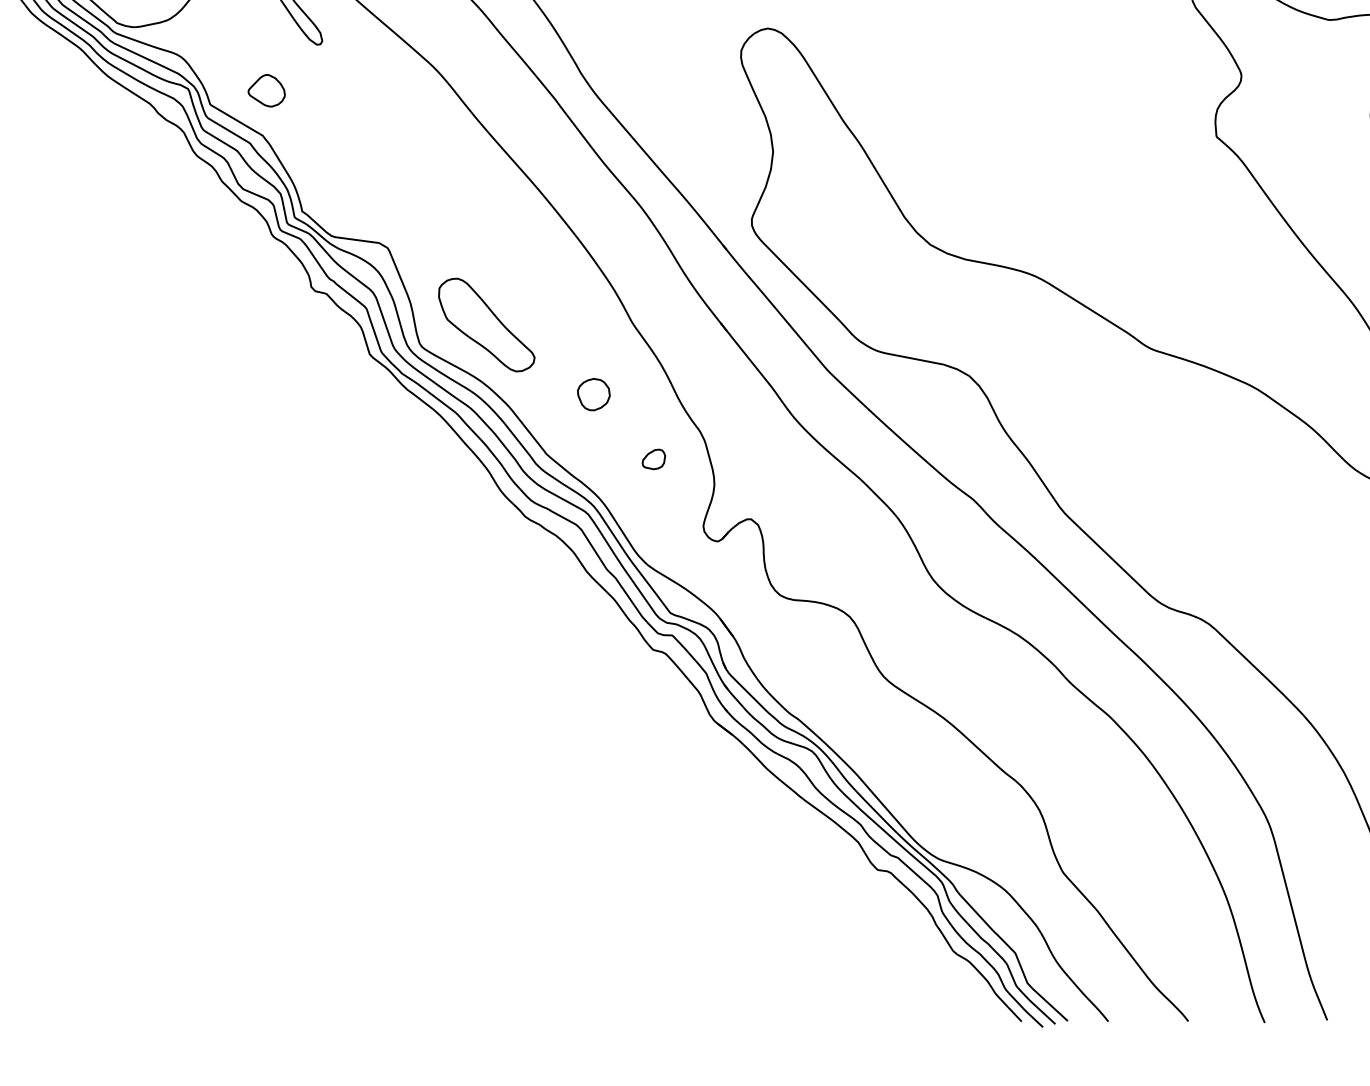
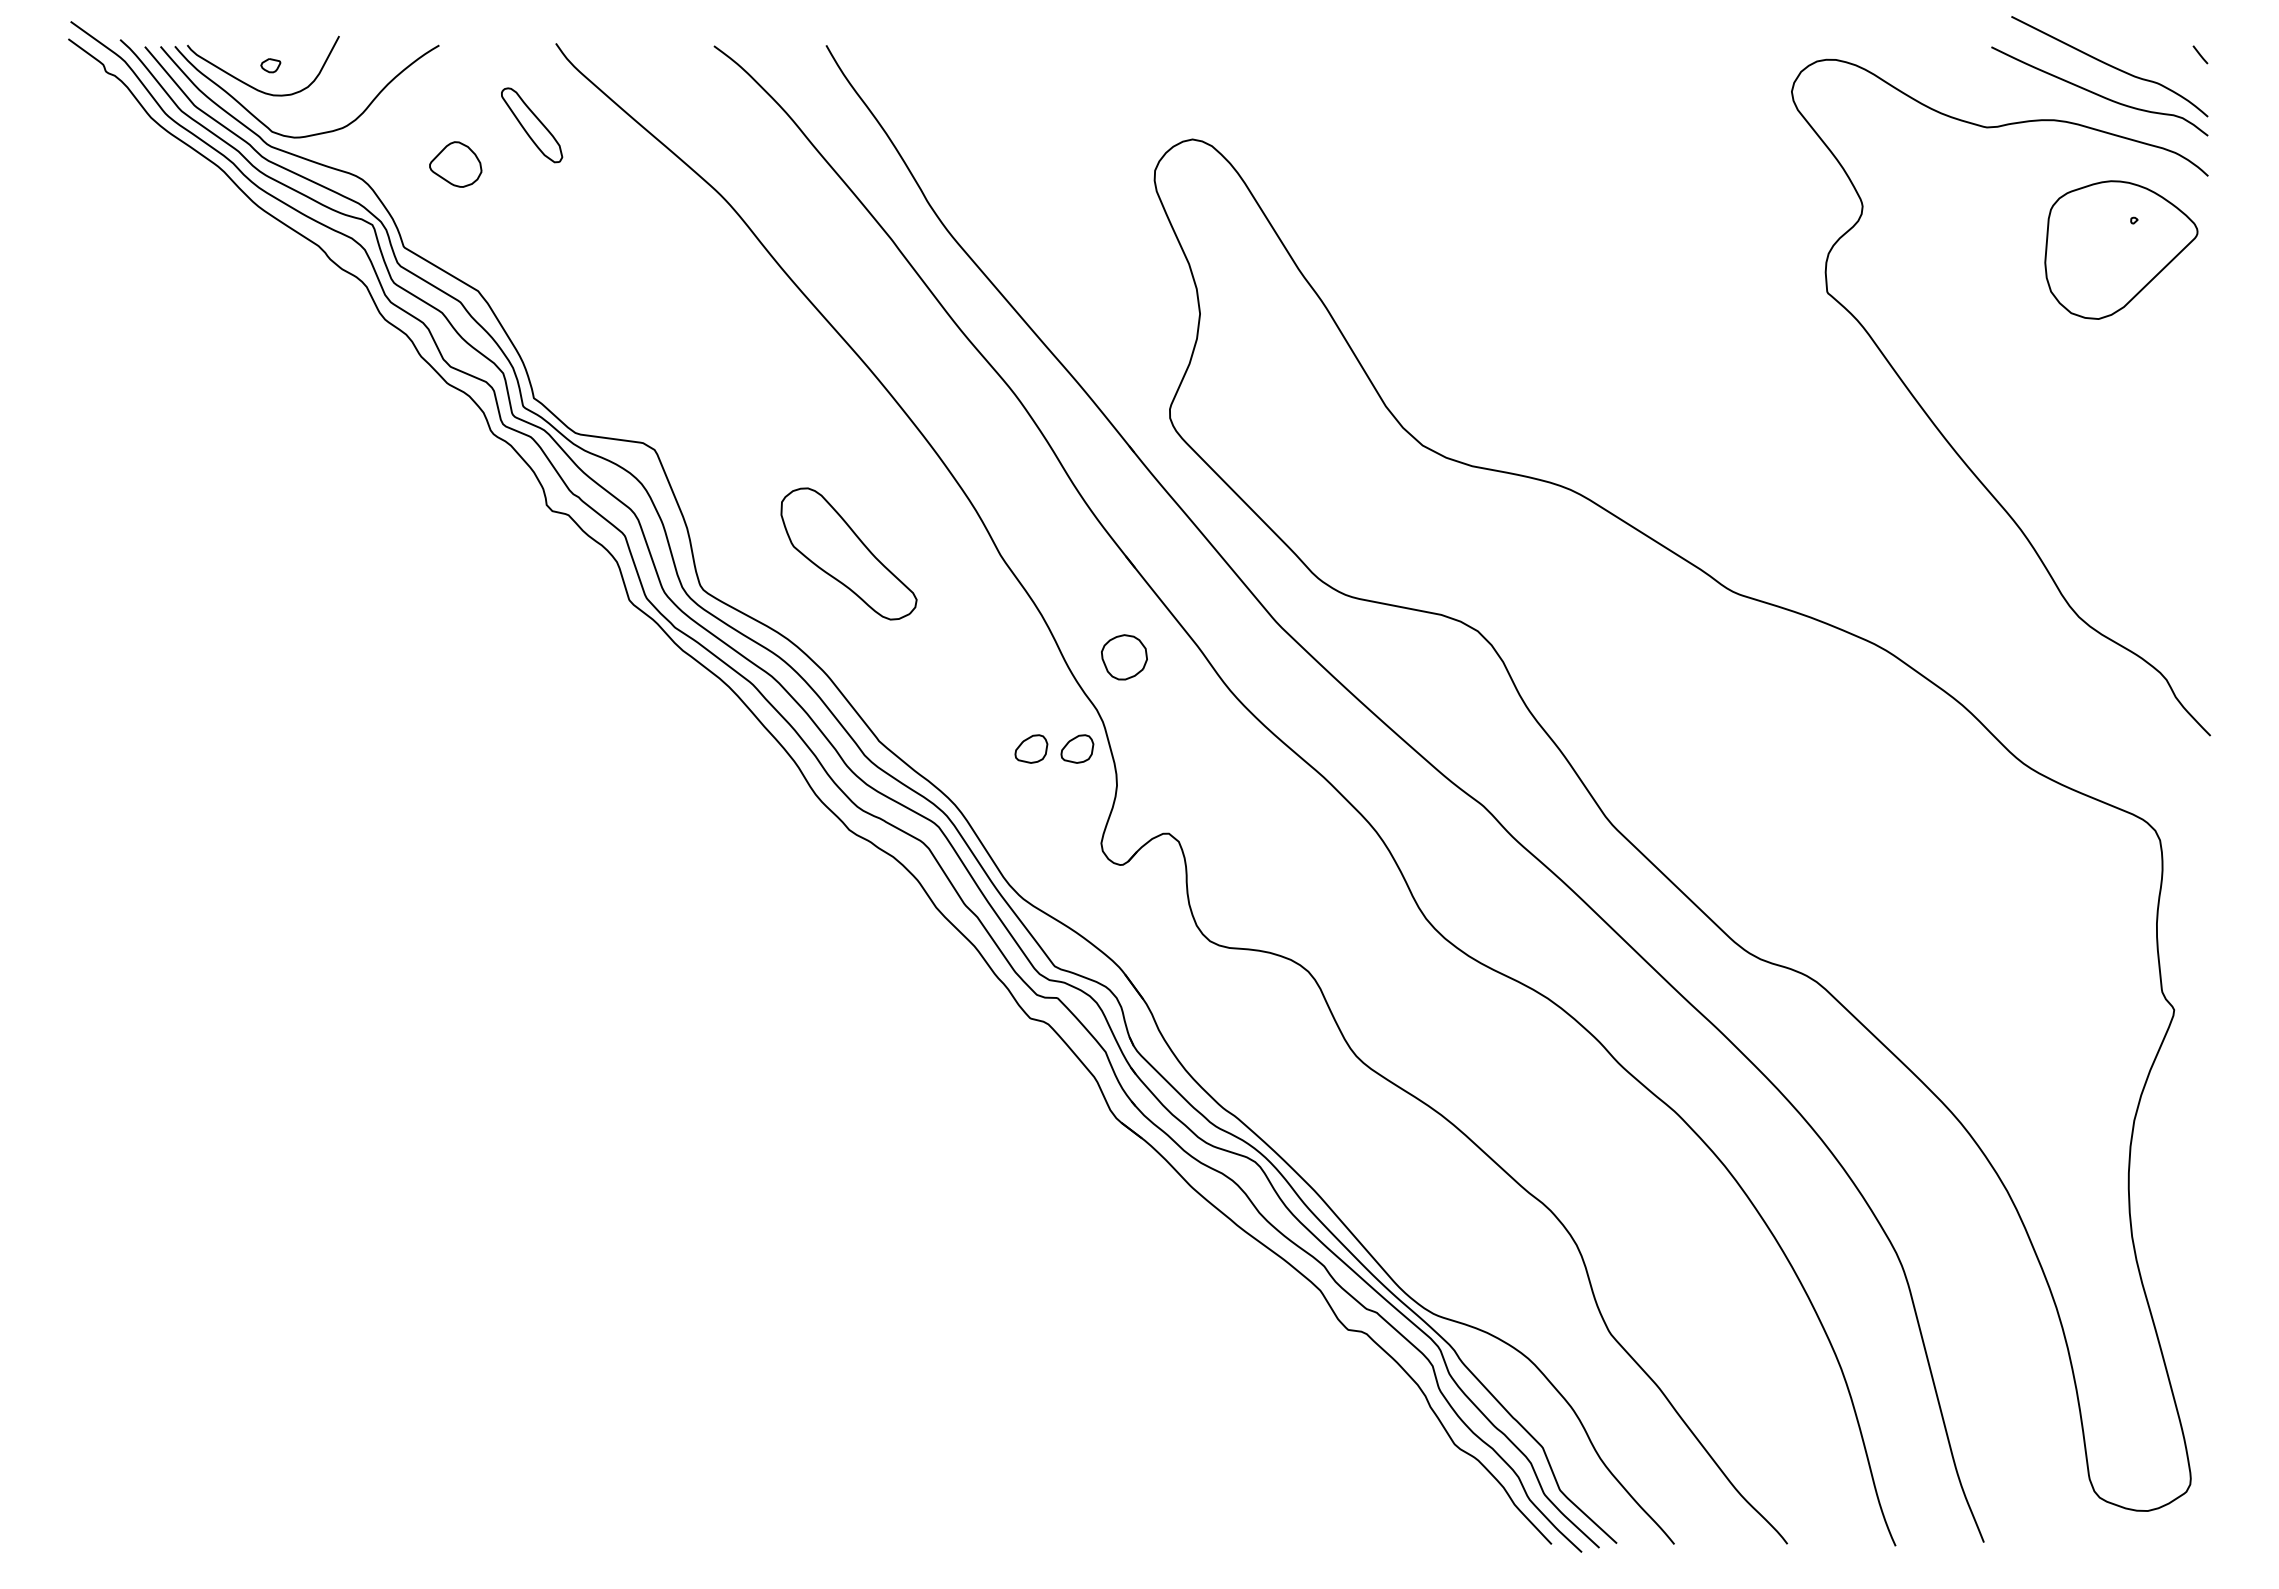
part: (266, 90) -> (455, 164), moved
part: (486, 324) -> (848, 553), moved
part: (593, 394) -> (1124, 657), moved
part: (686, 459) -> (1077, 748), added

